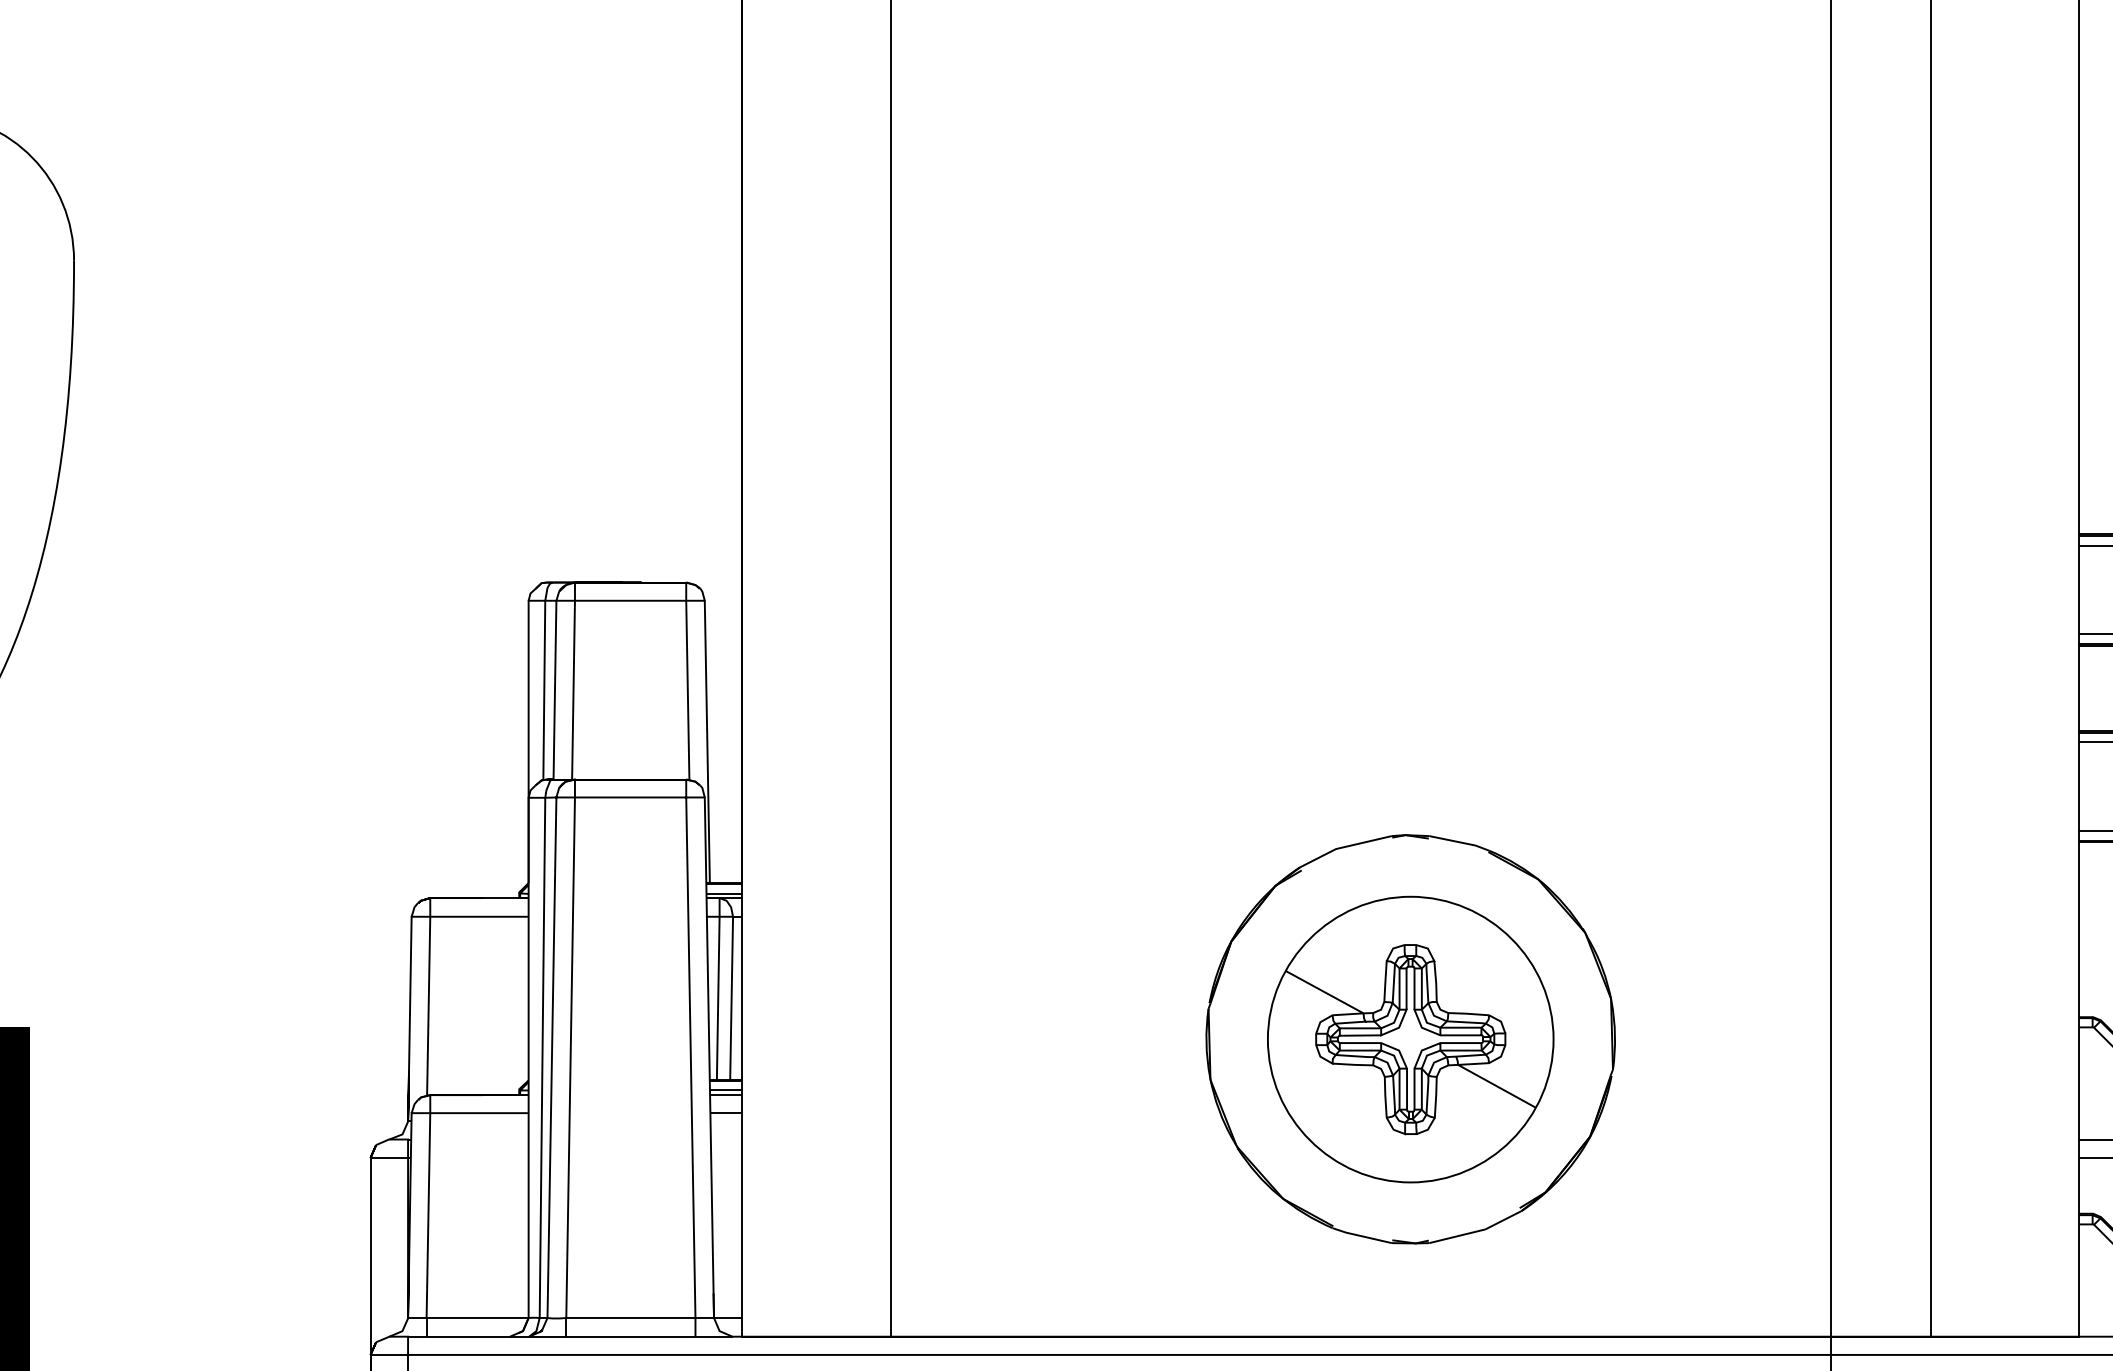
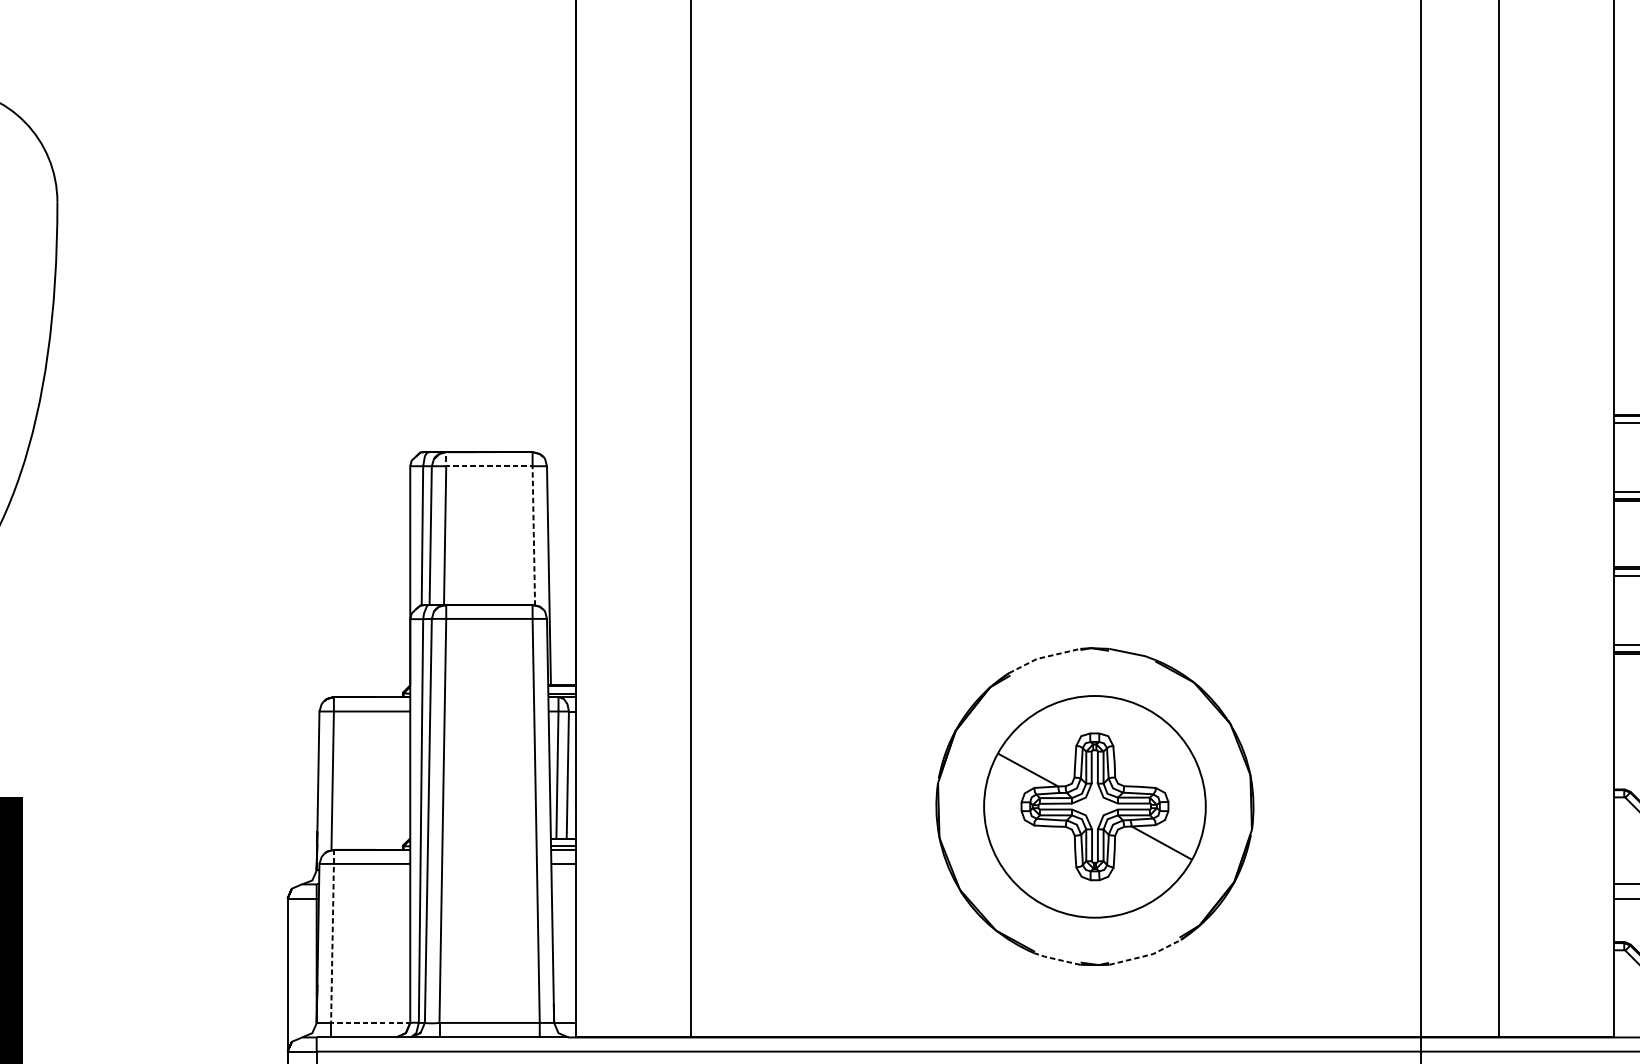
line: (686, 623) -> (532, 483), solid -> dashed
line: (1343, 847) -> (1042, 657), solid -> dashed
line: (1477, 1231) -> (1146, 955), solid -> dashed
line: (1360, 1235) -> (1055, 958), solid -> dashed
line: (427, 1258) -> (331, 976), solid -> dashed

